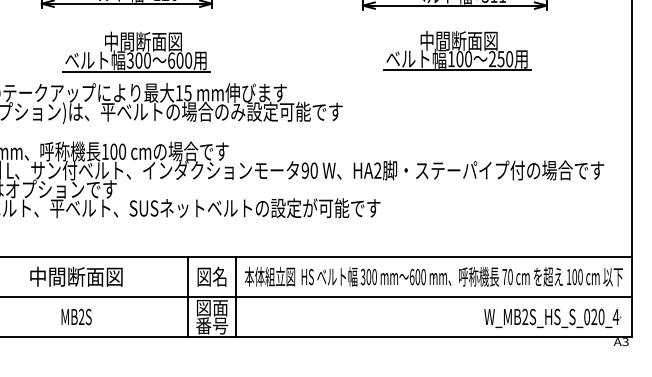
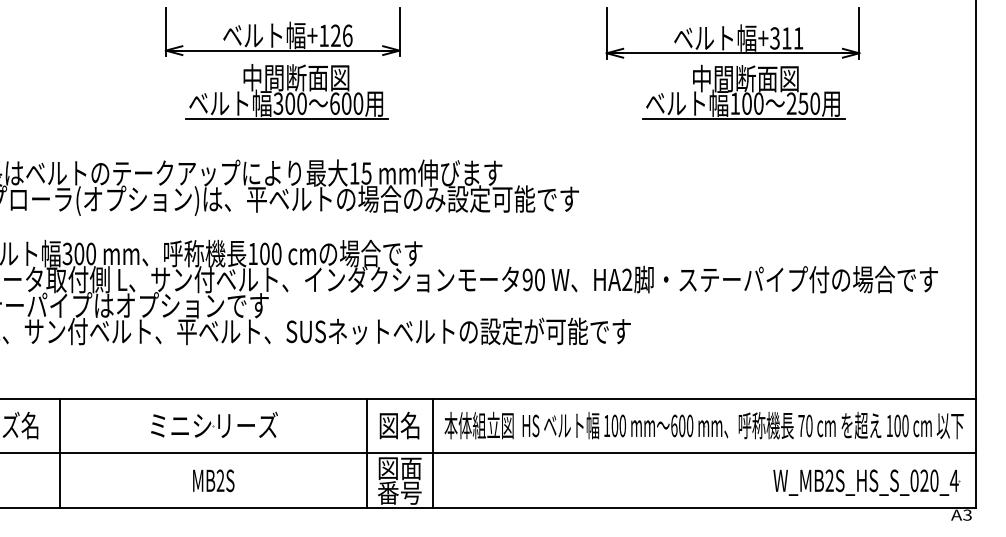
part: (457, 50) -> (743, 91), moved
part: (136, 51) -> (286, 91), moved
text: (76, 276) -> (213, 425), 中間断面図 -> ミニシリーズ
text: (362, 276) -> (606, 425), 300 -> 100

